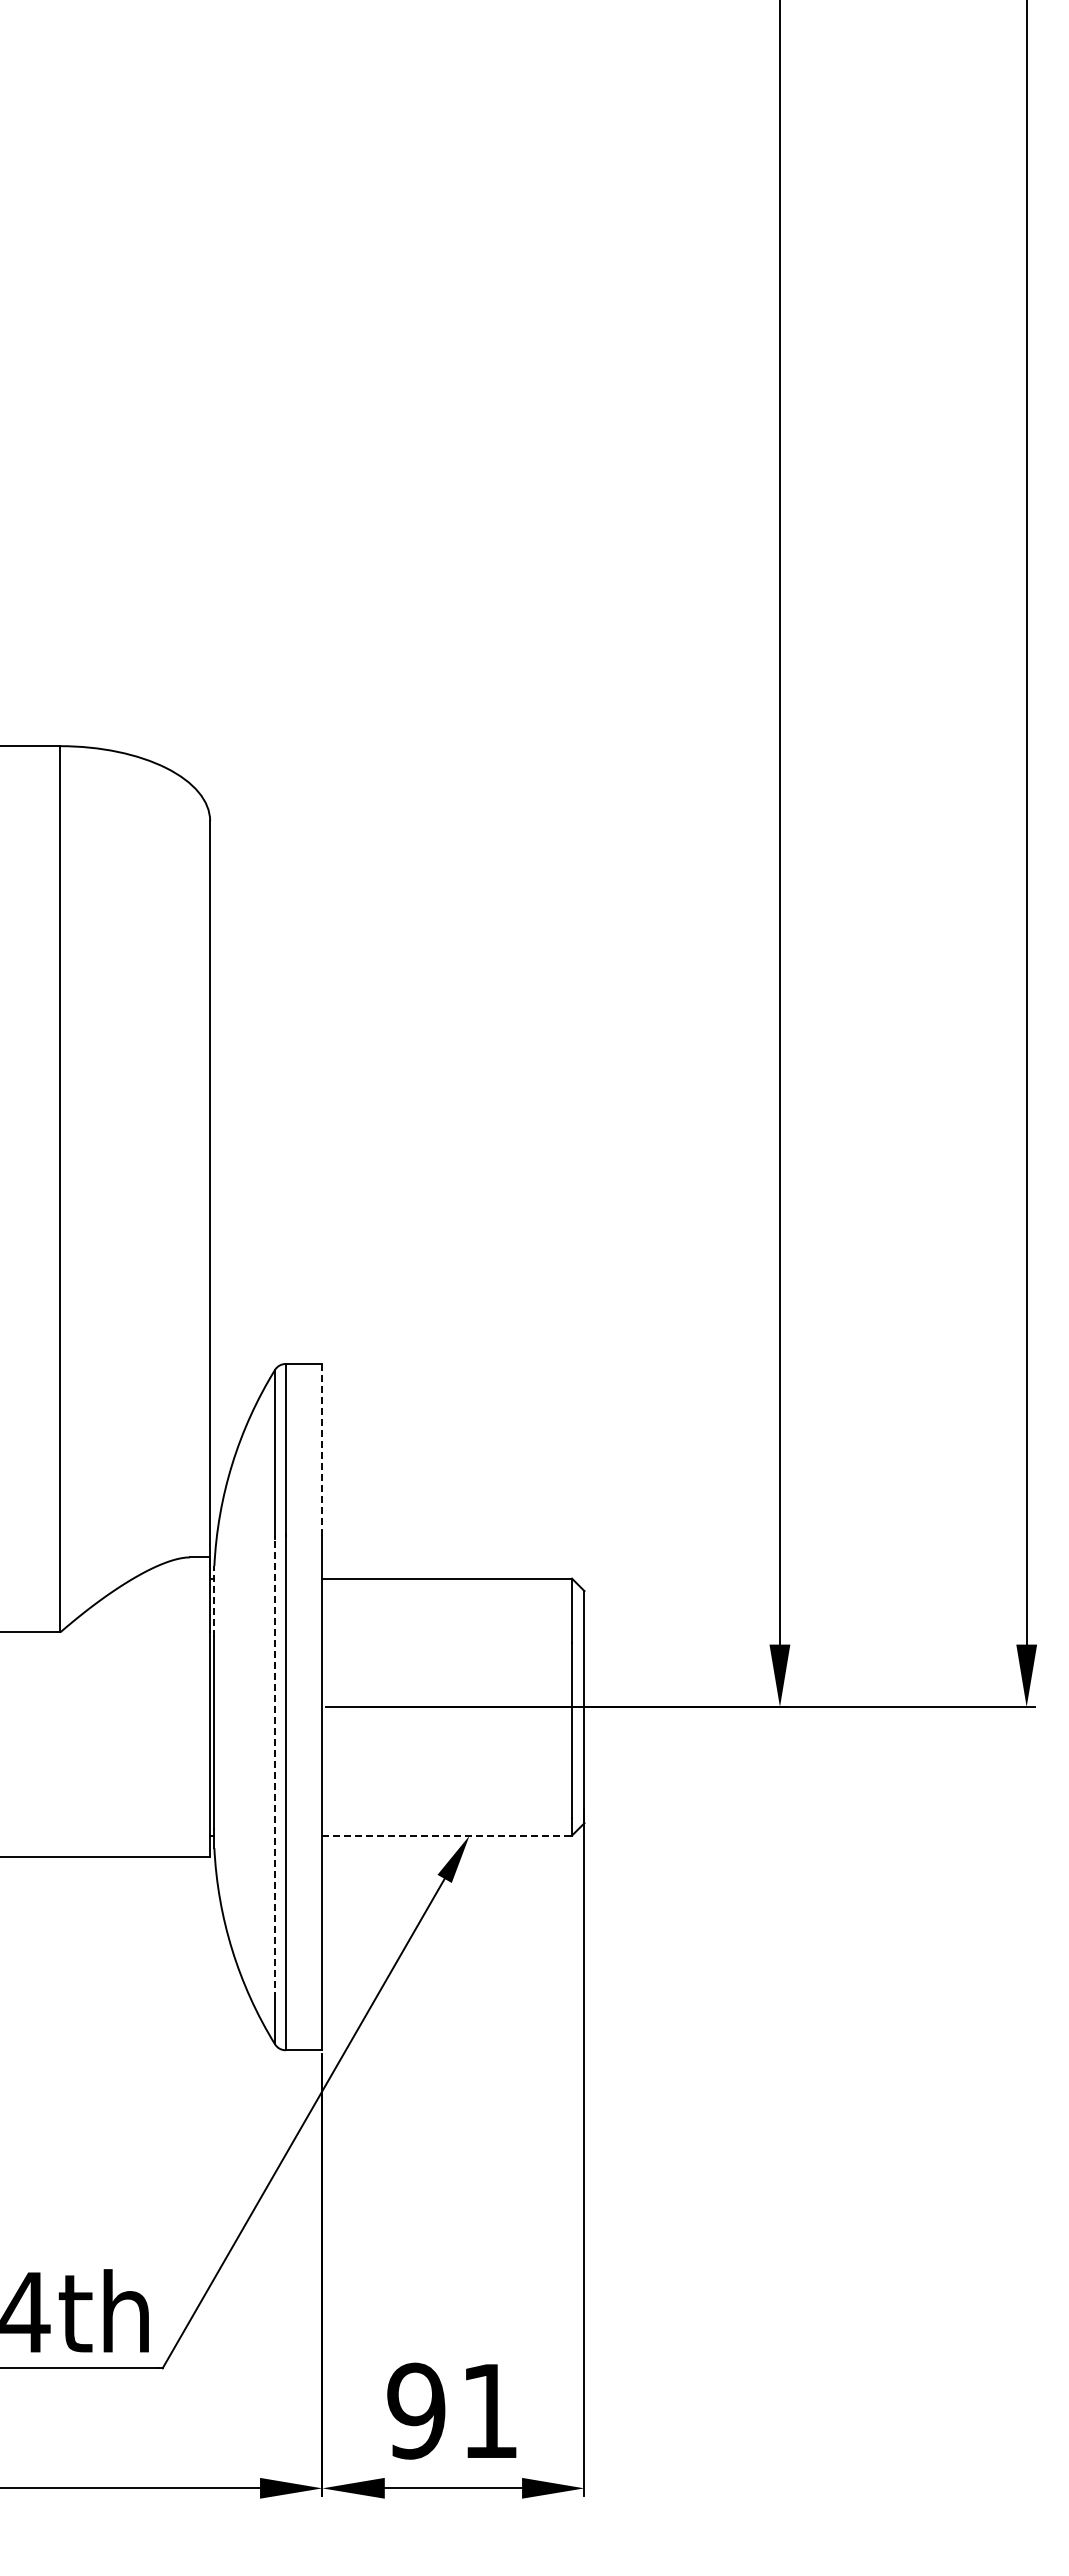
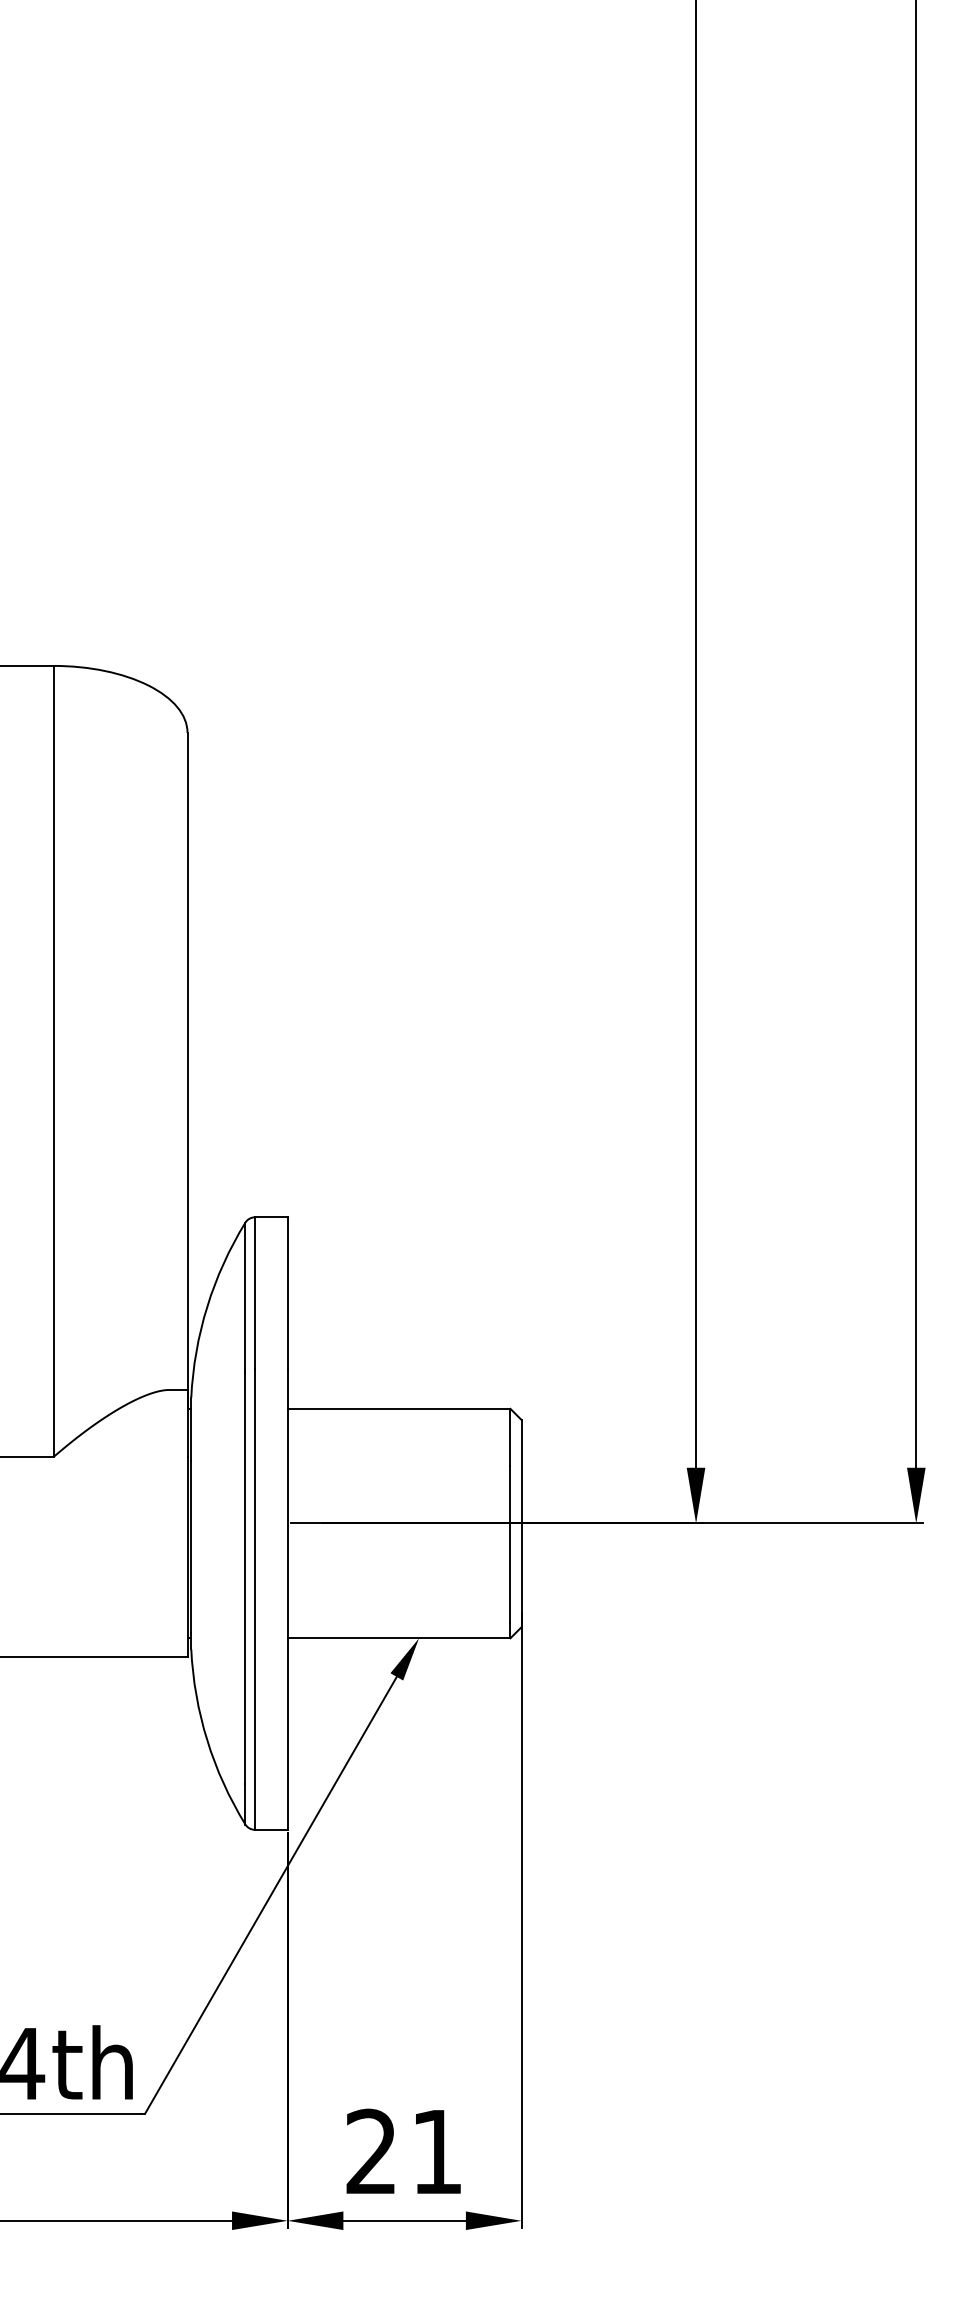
line: (322, 1449) -> (287, 1293), dashed -> solid
line: (214, 1600) -> (191, 1428), dashed -> solid
line: (275, 1768) -> (245, 1578), dashed -> solid
line: (447, 1835) -> (399, 1638), dashed -> solid
text: (416, 2410) -> (371, 2151), 91 -> 21

